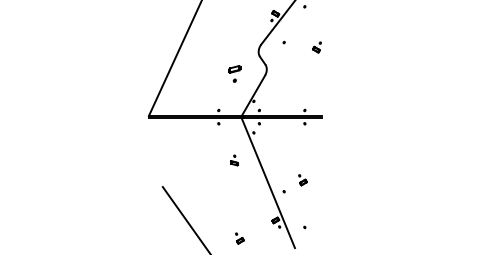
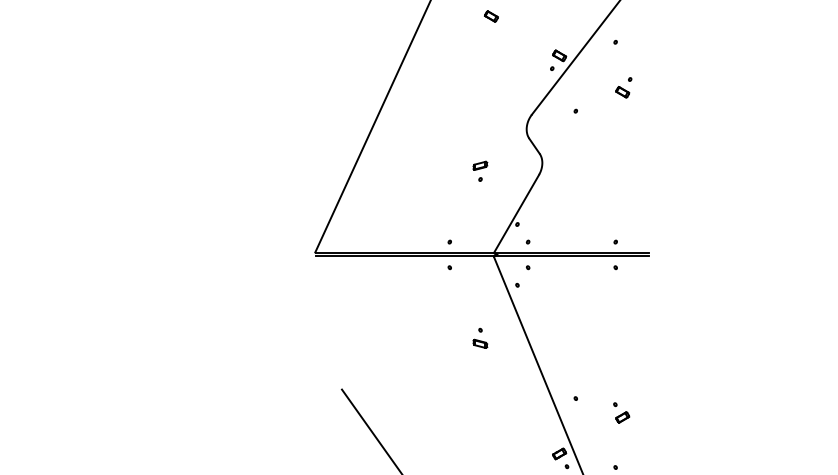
part: (316, 47) -> (622, 87), moved
part: (234, 73) -> (480, 170), size x0.62
part: (302, 180) -> (620, 413), moved

